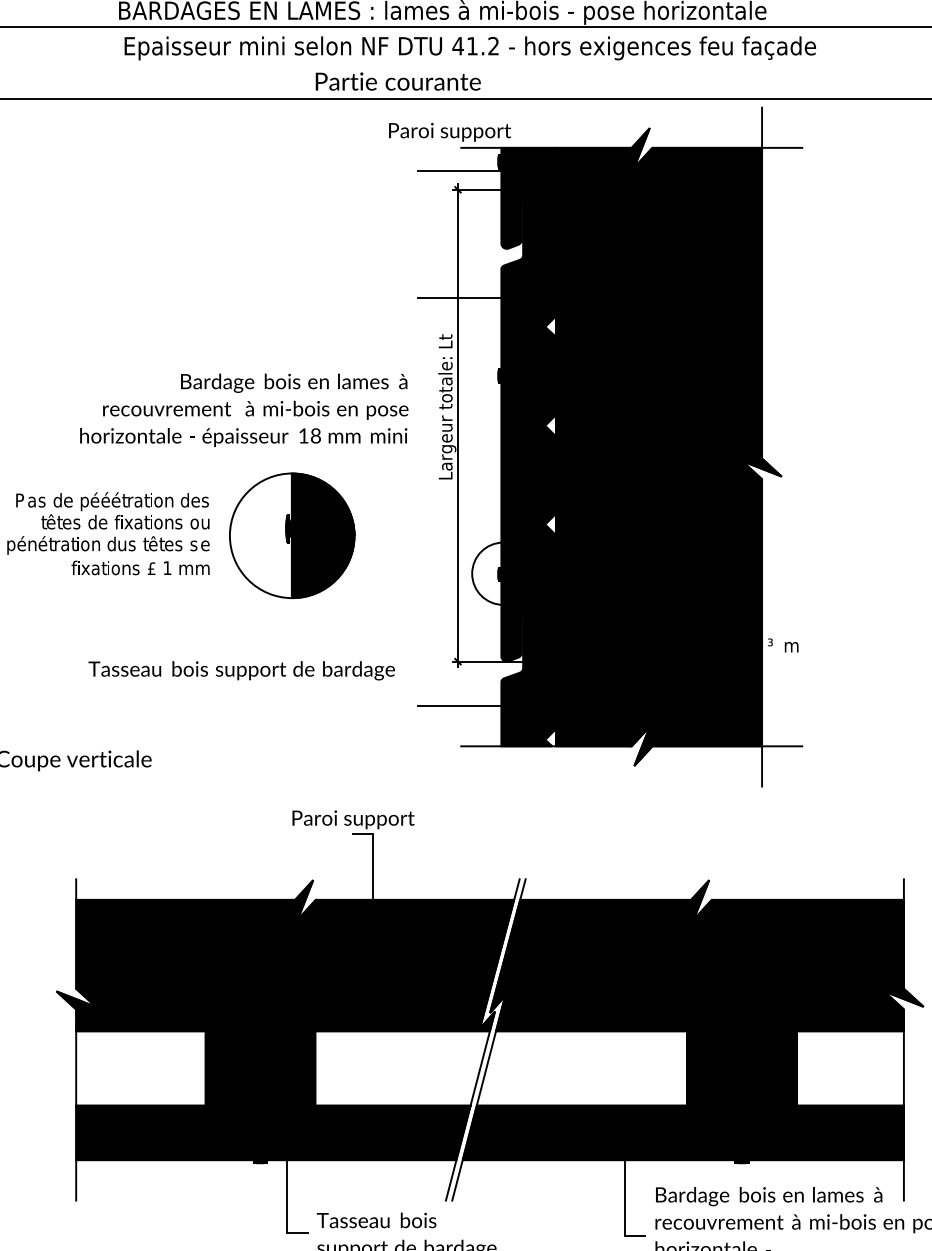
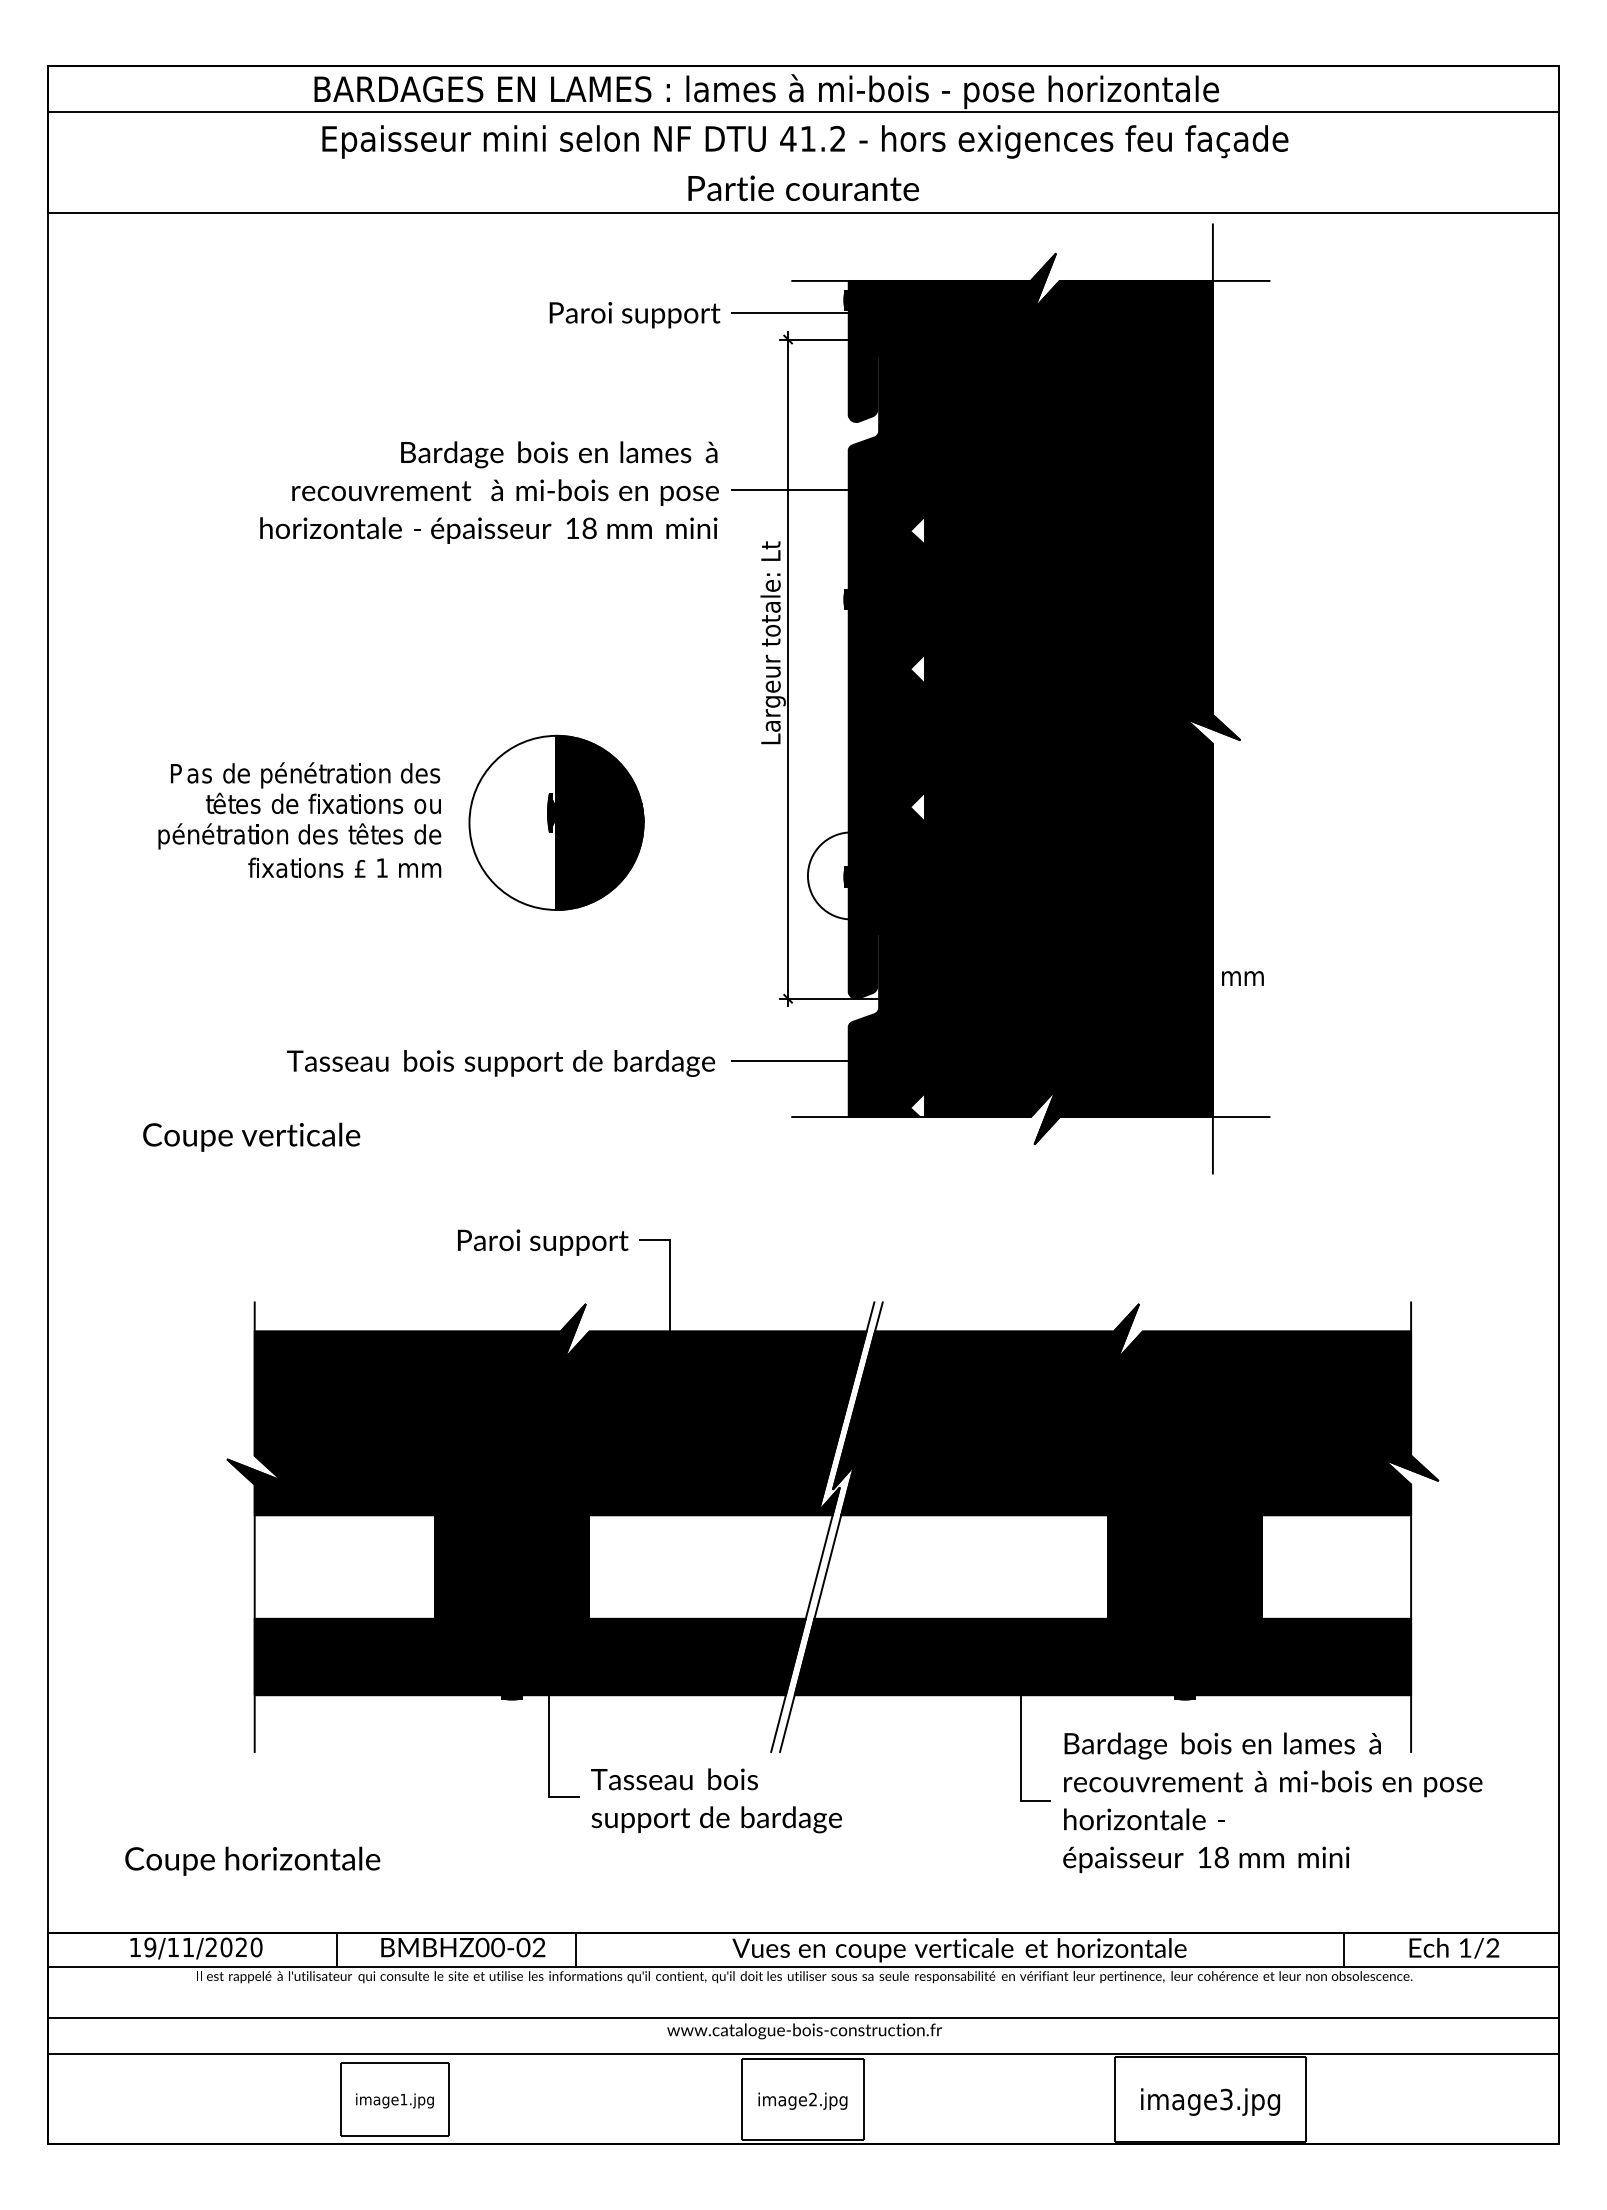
text: (398, 81) -> (803, 188), moved
text: (449, 132) -> (634, 315), moved
text: (244, 410) -> (489, 492), moved
text: (105, 499) -> (295, 772), é -> n
text: (194, 544) -> (419, 834), s -> d
text: (121, 545) -> (318, 836), u -> e
text: (774, 645) -> (1230, 975), ³ -> m
text: (242, 670) -> (501, 1063), moved
text: (353, 819) -> (543, 1242), moved

